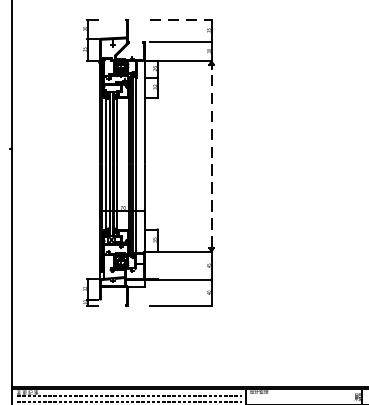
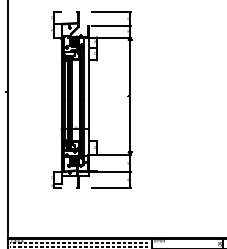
line: (181, 20) -> (111, 12), dashed -> solid
line: (212, 156) -> (130, 96), dashed -> solid

